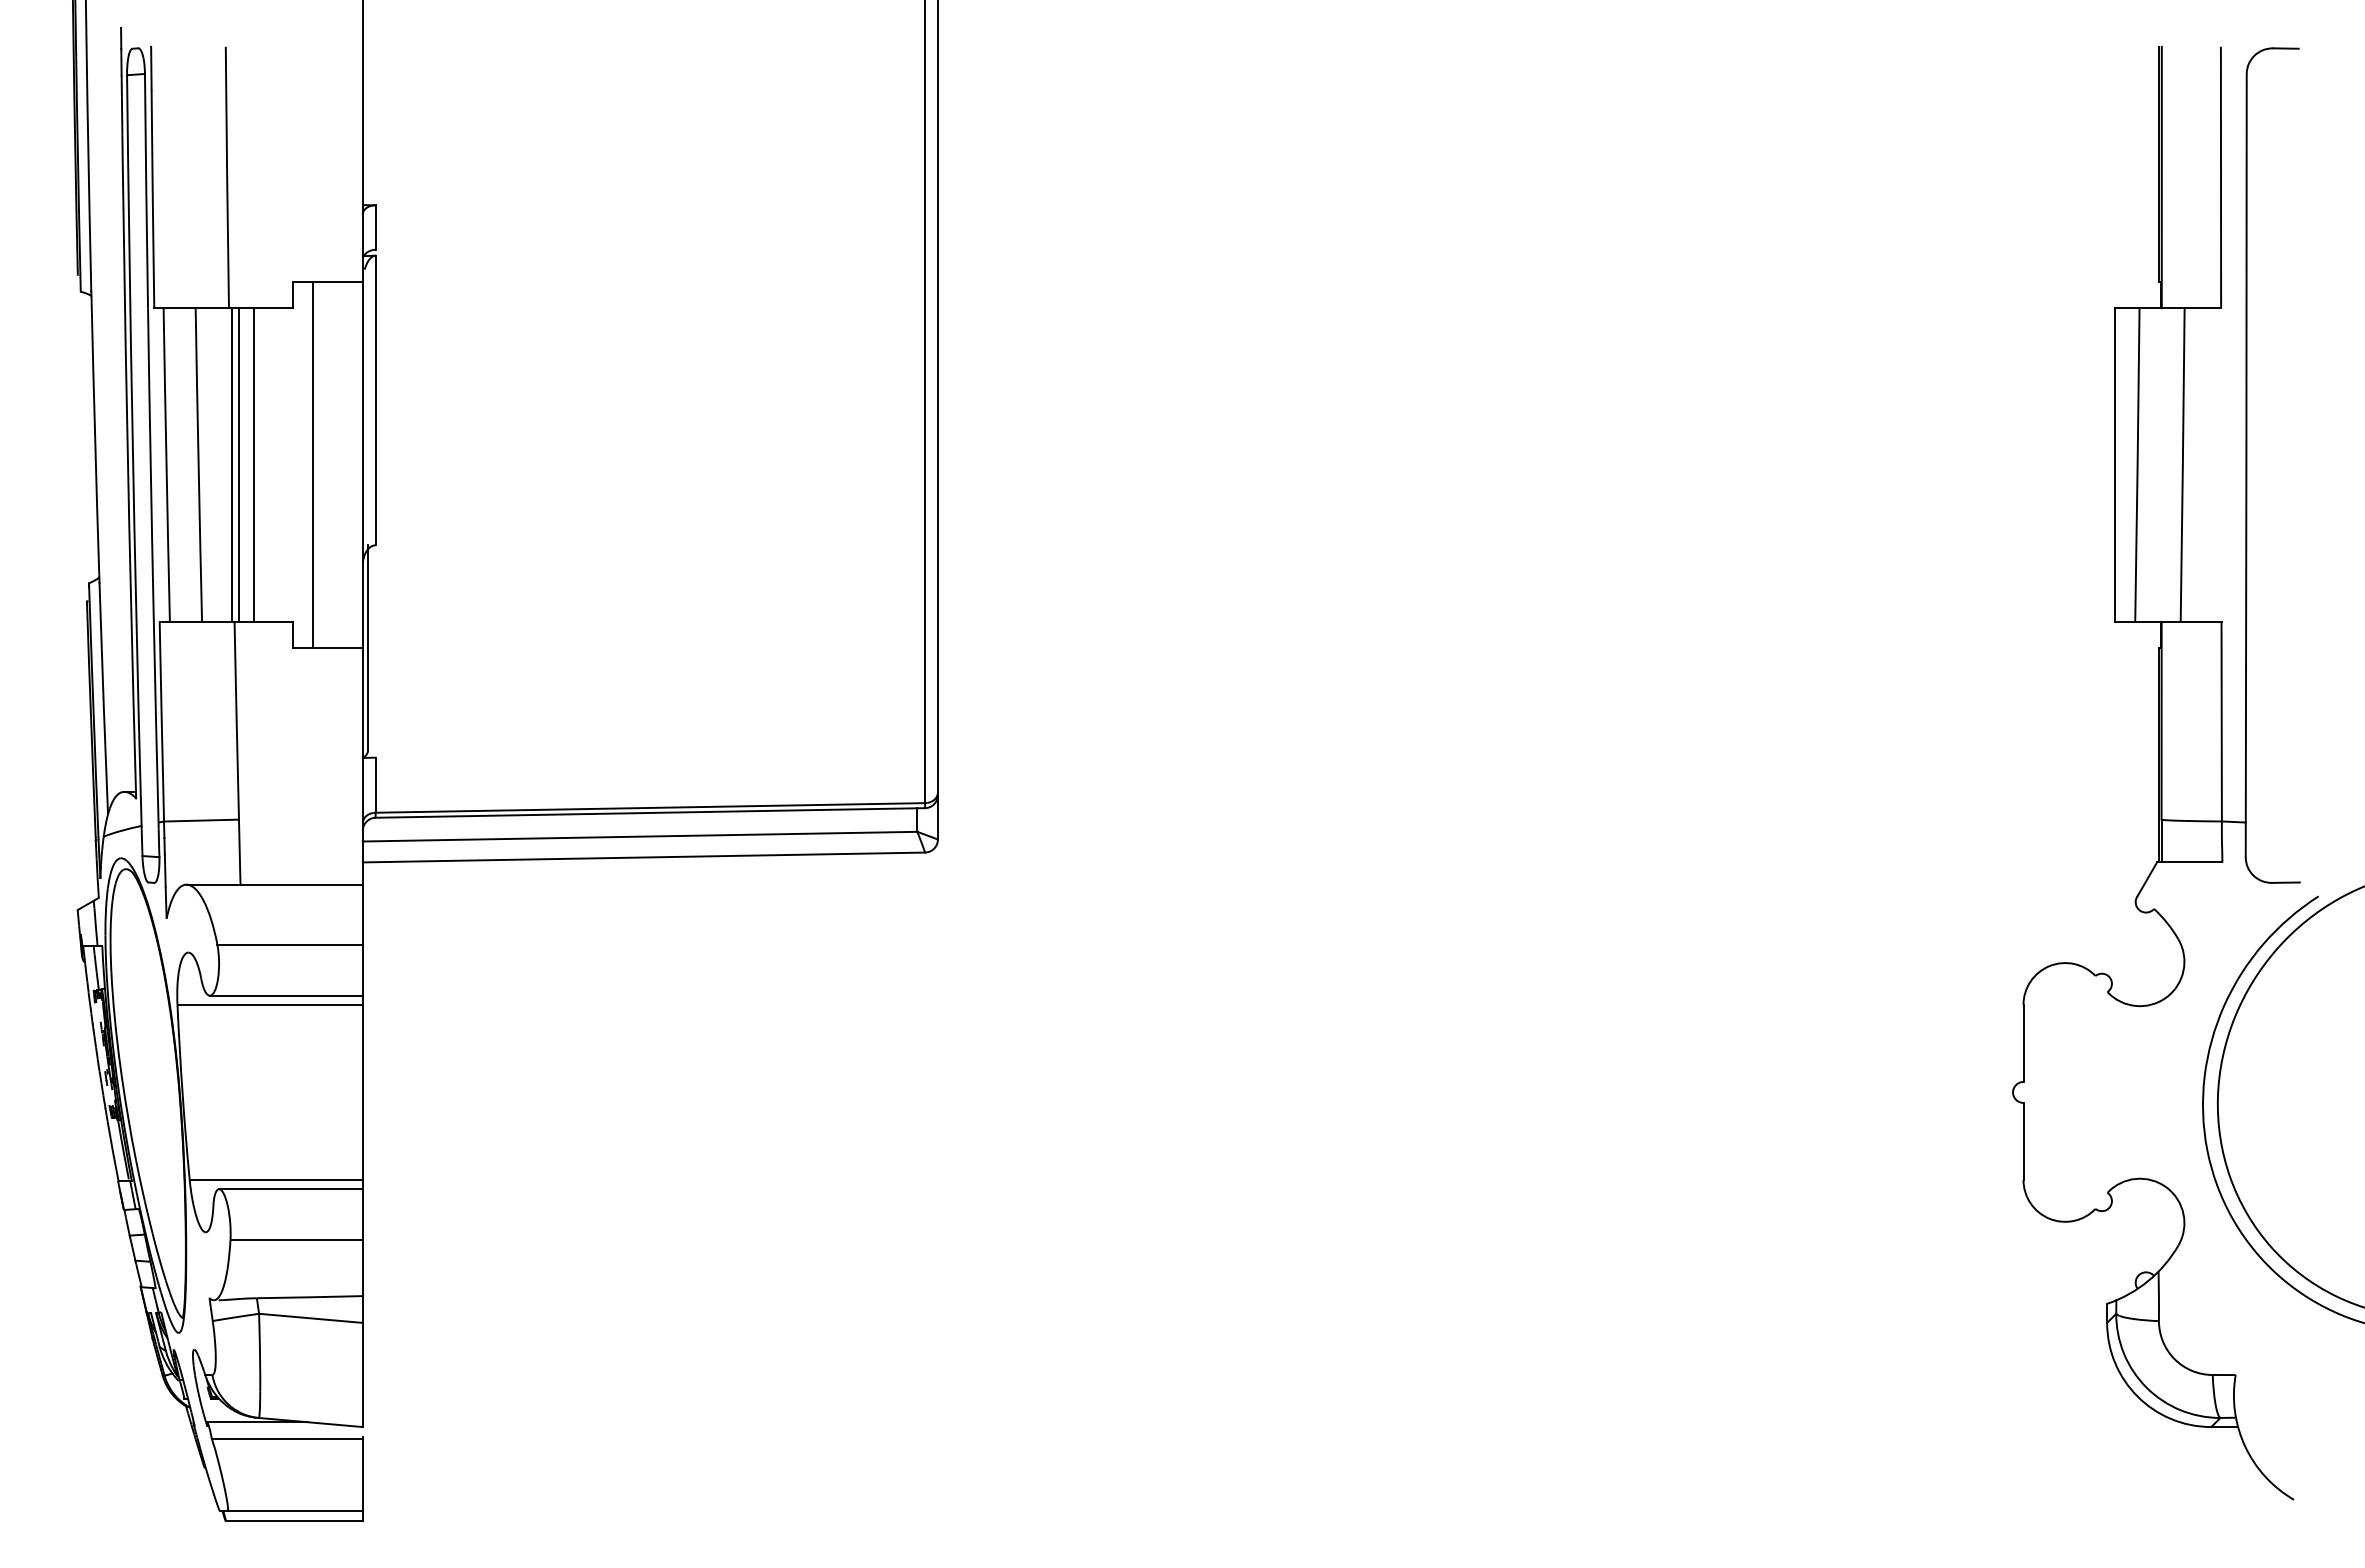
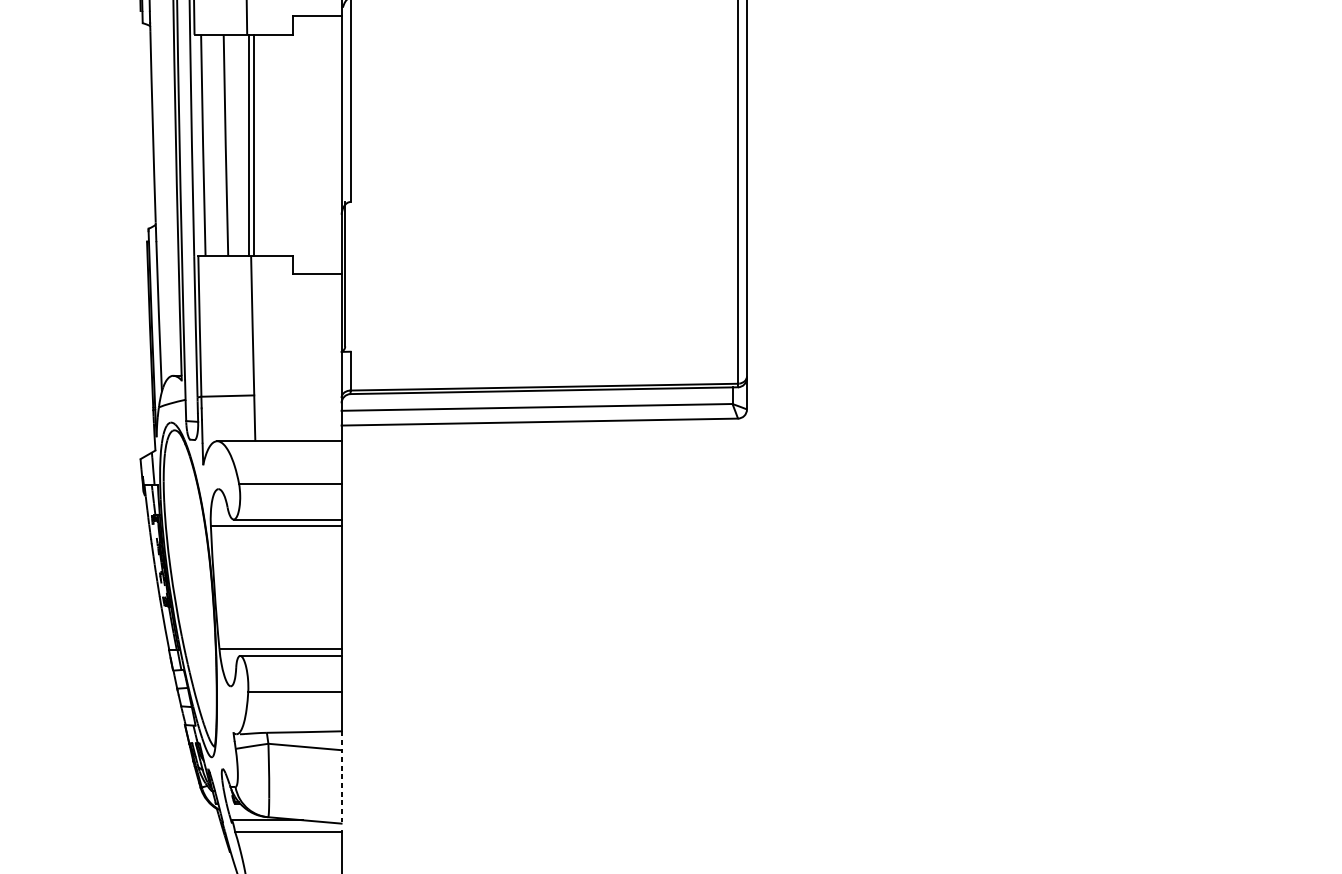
line: (253, 464) -> (264, 145), removed
line: (313, 465) -> (306, 145), removed
line: (362, 1362) -> (341, 778), solid -> dashed

